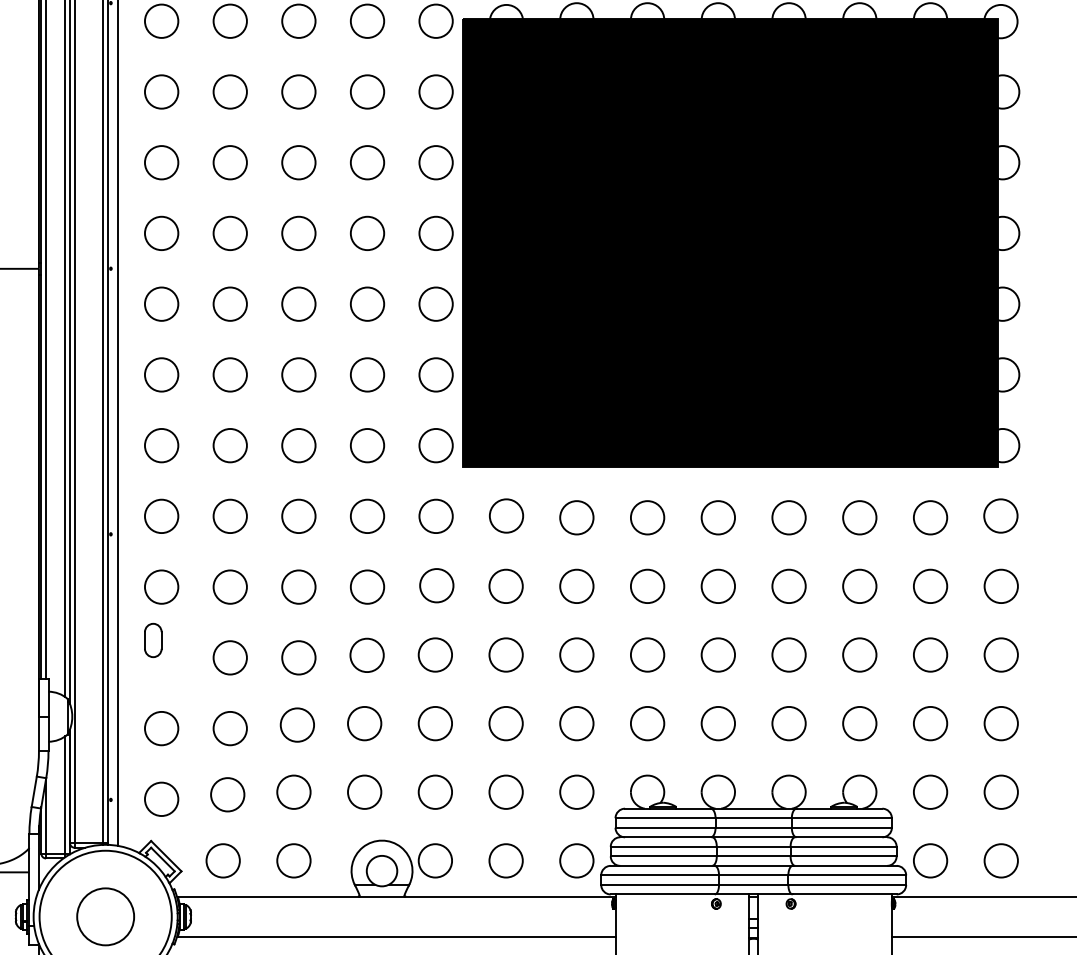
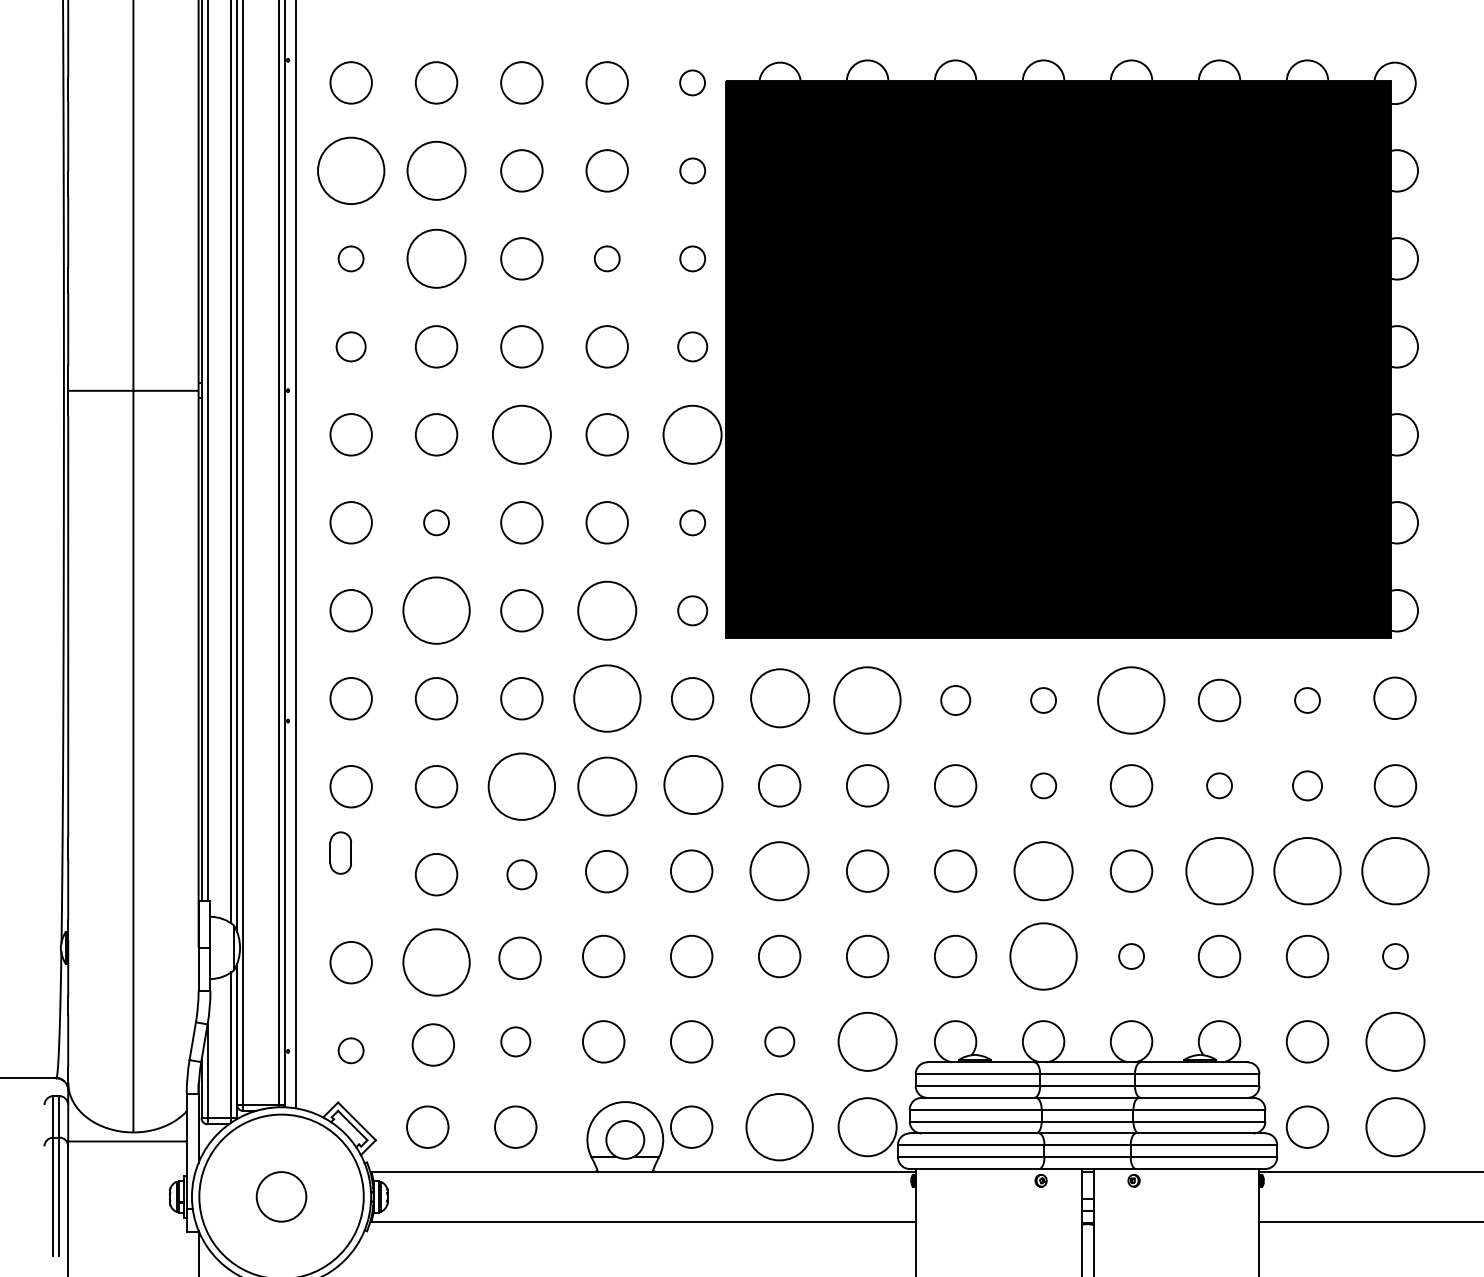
circle: (436, 20) -> (692, 82), size x0.6
circle: (161, 91) -> (350, 170), size x1.6
circle: (230, 91) -> (436, 170), size x1.4
circle: (436, 91) -> (692, 170), size x0.6
circle: (161, 162) -> (350, 258), size x0.6
circle: (230, 162) -> (436, 258), size x1.4
circle: (366, 162) -> (606, 258), size x0.6
circle: (436, 162) -> (692, 258), size x0.6
circle: (161, 233) -> (350, 346), size x0.7
circle: (436, 233) -> (692, 346), size x0.7
circle: (298, 303) -> (521, 434), size x1.4
circle: (436, 303) -> (692, 434), size x1.4
circle: (230, 374) -> (436, 522), size x0.6
circle: (436, 374) -> (692, 522), size x0.6
circle: (230, 445) -> (436, 610), size x1.6
circle: (366, 445) -> (606, 610), size x1.4
circle: (436, 445) -> (692, 610), size x0.7
circle: (366, 516) -> (606, 698), size x1.6
circle: (506, 516) -> (779, 698), size x1.4
circle: (576, 517) -> (867, 700), size x1.6
circle: (647, 517) -> (955, 700), size x0.7
circle: (718, 517) -> (1043, 700), size x0.6
circle: (789, 517) -> (1131, 700), size x1.6
circle: (930, 517) -> (1307, 700), size x0.6
circle: (436, 585) -> (693, 784), size x1.4
circle: (298, 586) -> (521, 786), size x1.6
circle: (366, 586) -> (606, 786), size x1.4
circle: (718, 586) -> (1043, 785), size x0.6
circle: (859, 586) -> (1219, 785), size x0.6
circle: (930, 586) -> (1307, 785), size x0.7
circle: (506, 654) -> (779, 870), size x1.4
circle: (718, 654) -> (1043, 870), size x1.4
circle: (859, 654) -> (1219, 870), size x1.6
circle: (930, 654) -> (1307, 870), size x1.6
circle: (1001, 654) -> (1395, 870), size x1.6
circle: (298, 657) -> (521, 874), size x0.7
circle: (718, 723) -> (1043, 956), size x1.6
circle: (789, 723) -> (1131, 956), size x0.6
circle: (1001, 723) -> (1395, 956), size x0.6
circle: (230, 728) -> (436, 962), size x1.6
circle: (293, 791) -> (515, 1041), size x0.7
circle: (506, 791) -> (779, 1041), size x0.7
circle: (576, 791) -> (867, 1041), size x1.4
circle: (1001, 791) -> (1395, 1041), size x1.4
circle: (161, 799) -> (350, 1050), size x0.6
circle: (506, 860) -> (779, 1126), size x1.6
circle: (576, 860) -> (867, 1126), size x1.4
circle: (1001, 860) -> (1395, 1126), size x1.4
circle: (105, 916) -> (281, 1196), size x0.7

